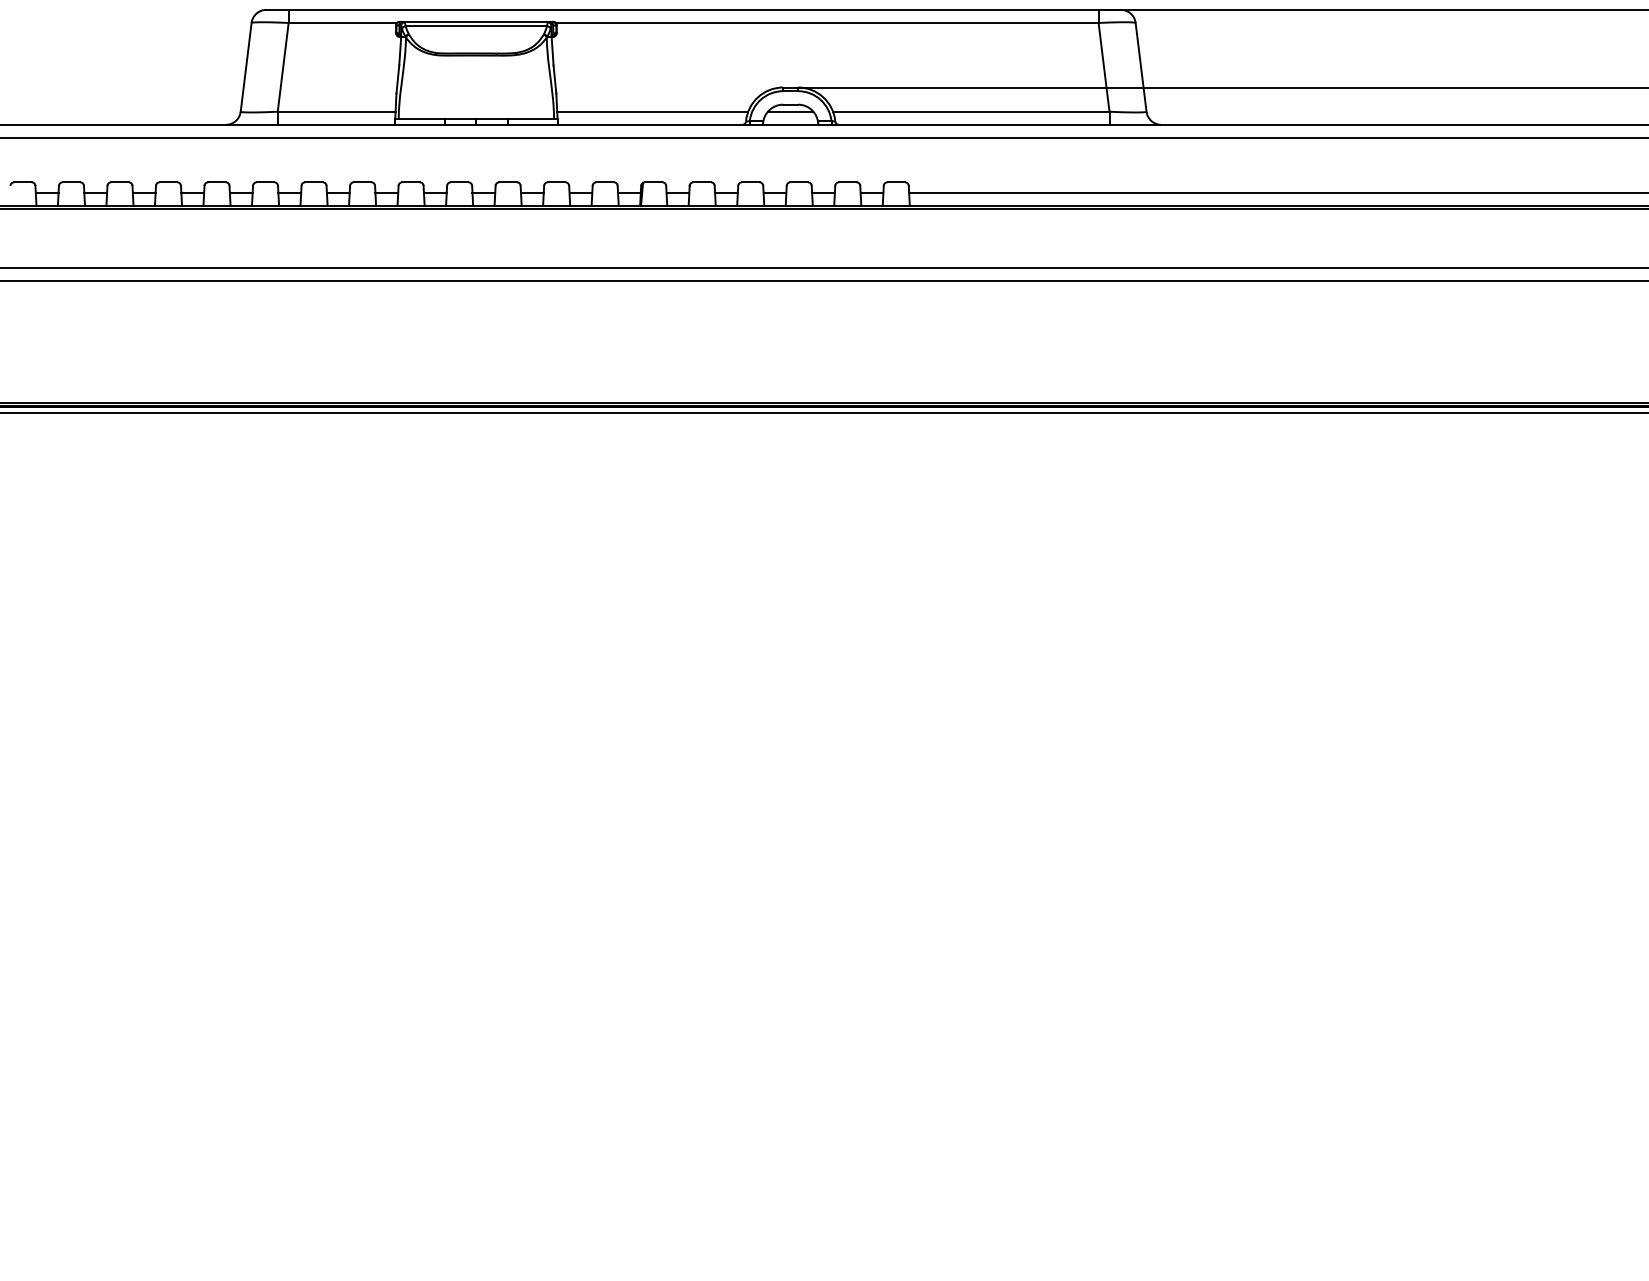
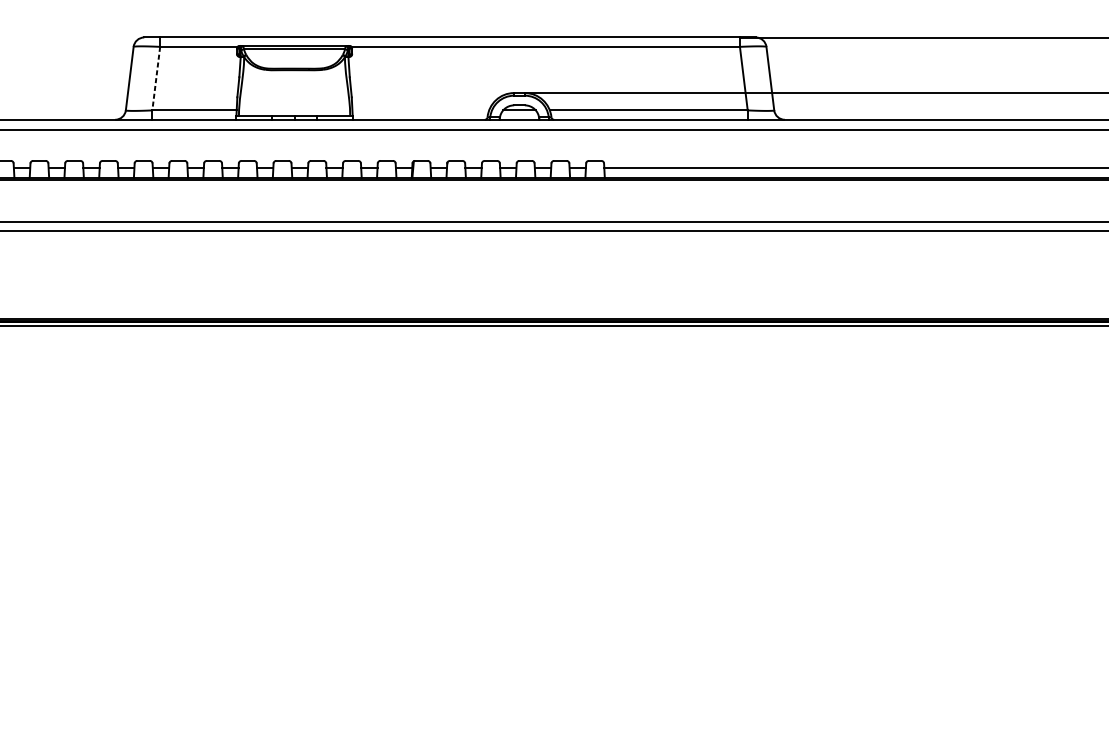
line: (283, 67) -> (156, 78), solid -> dashed
line: (652, 111) -> (420, 110), removed

